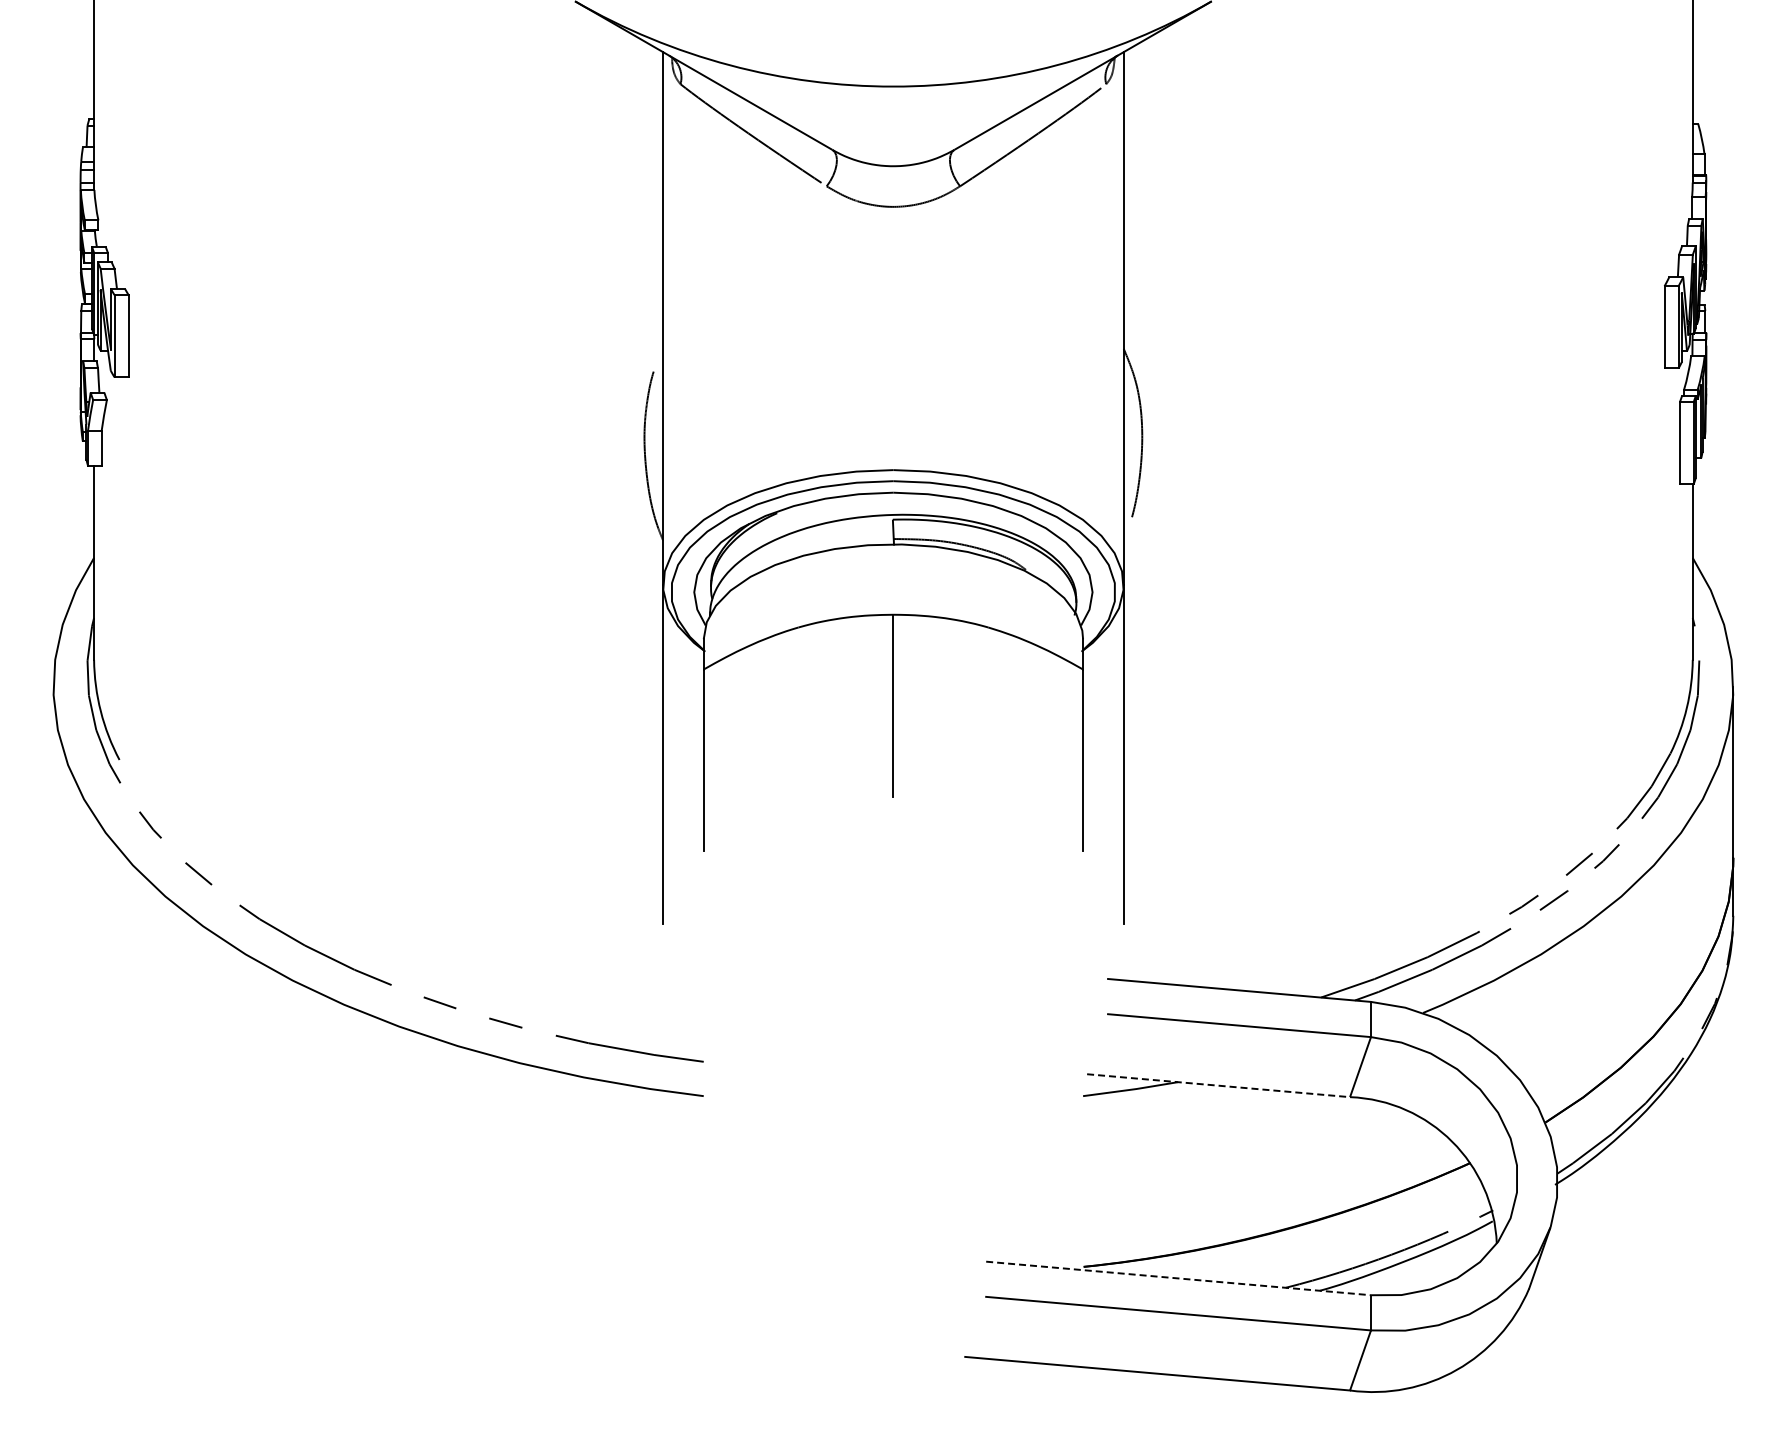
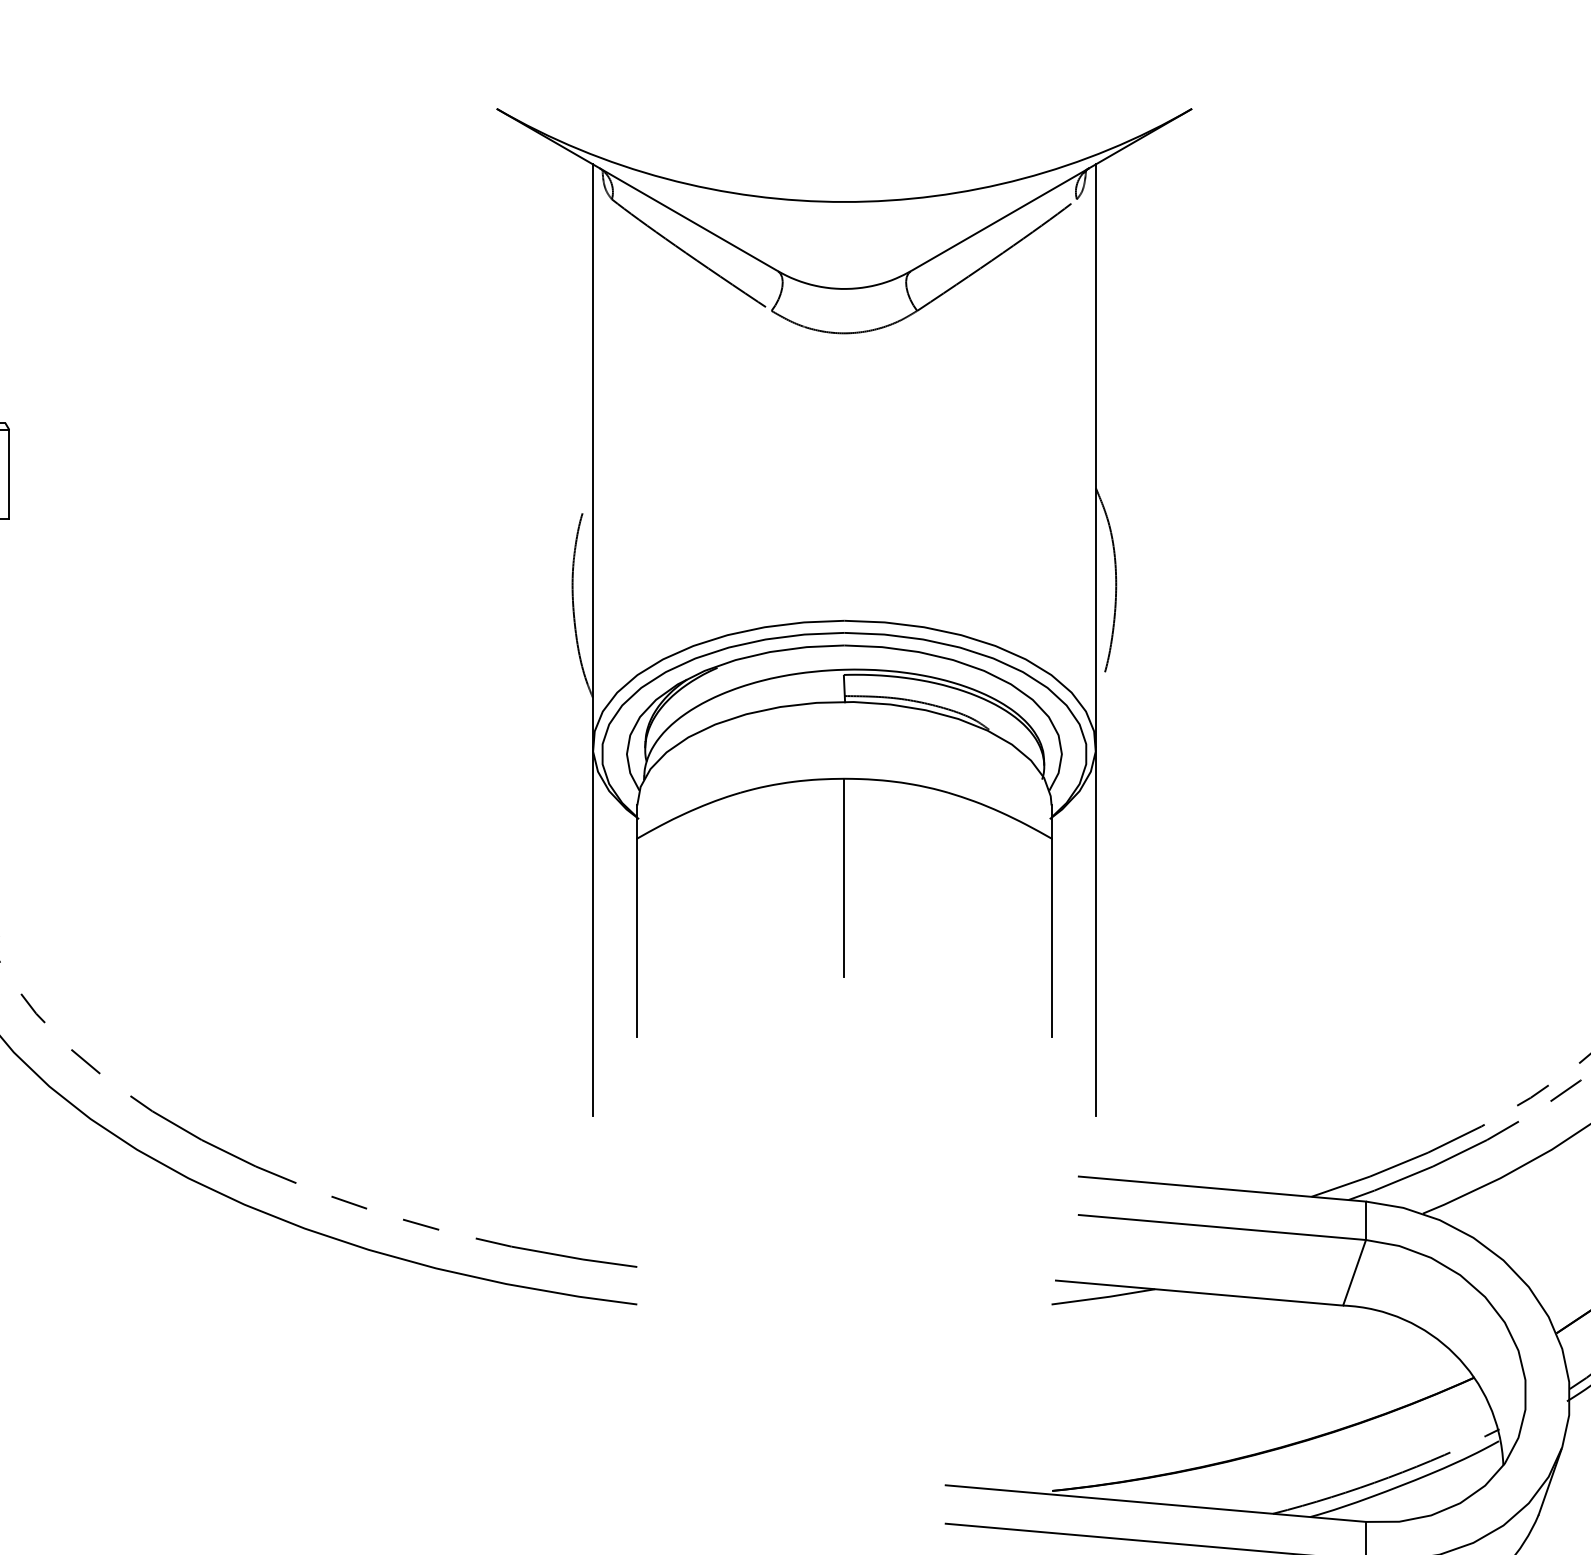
line: (1218, 1085) -> (1199, 1292), dashed -> solid
line: (1179, 1278) -> (1156, 1503), dashed -> solid

